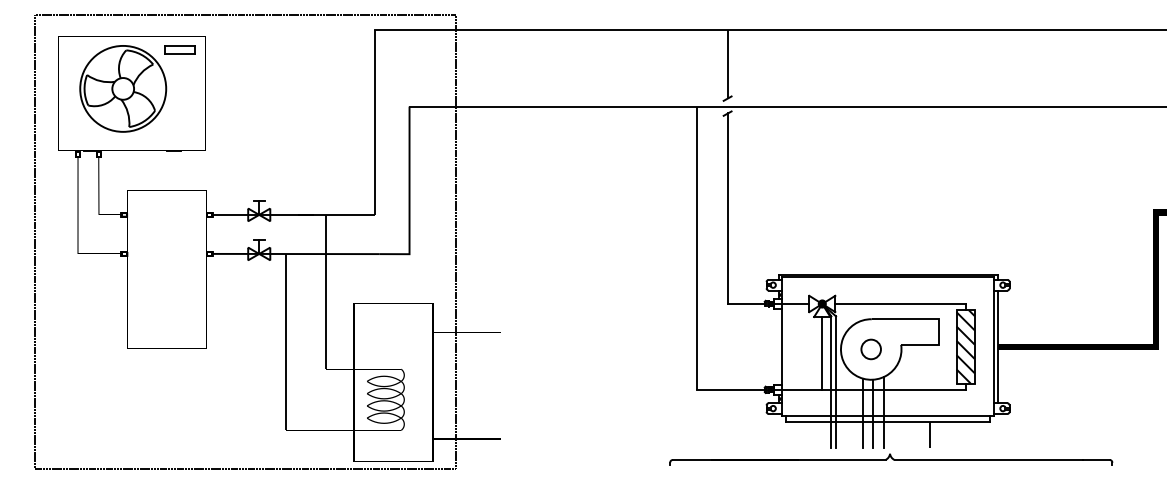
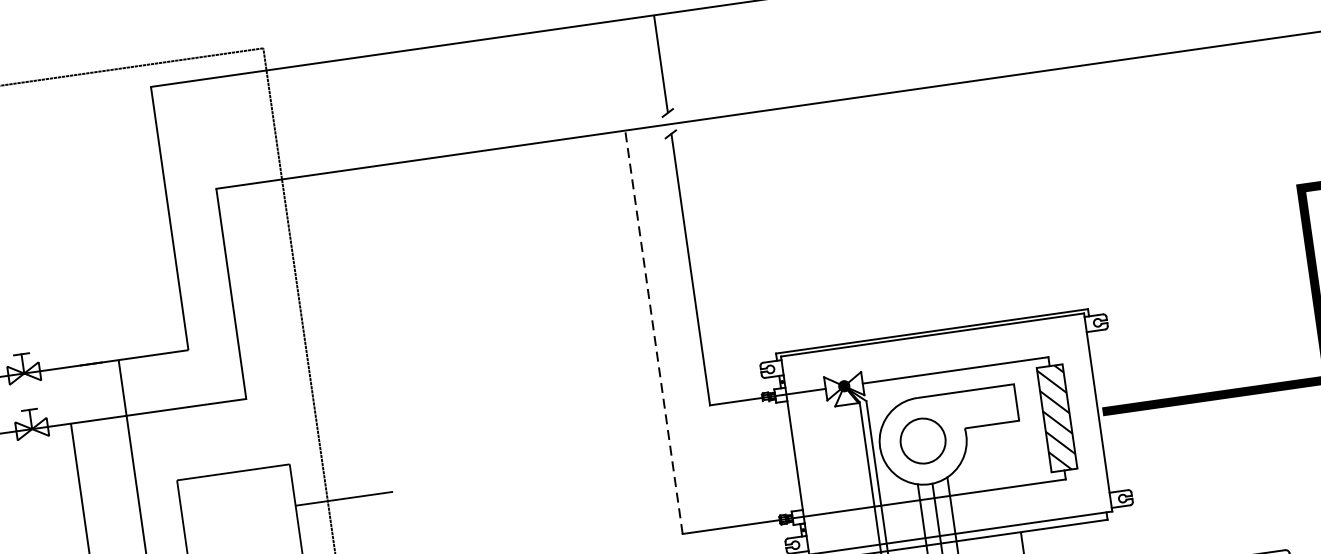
line: (696, 248) -> (653, 332), solid -> dashed
line: (997, 346) -> (1102, 411), removed
circle: (870, 349) -> (922, 441), size x1.6
line: (822, 352) -> (854, 455), removed

